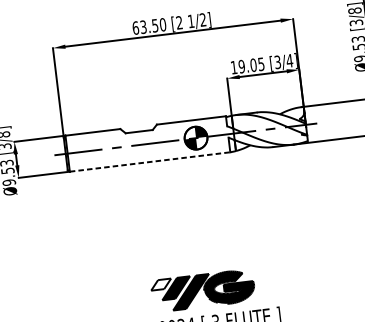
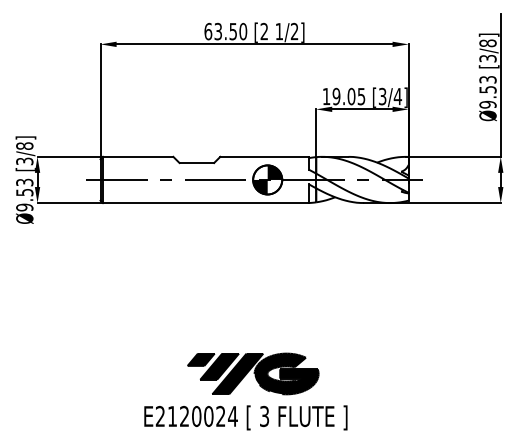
line: (149, 162) -> (205, 203), dashed -> solid
fill: (160, 284) -> (200, 359), added

